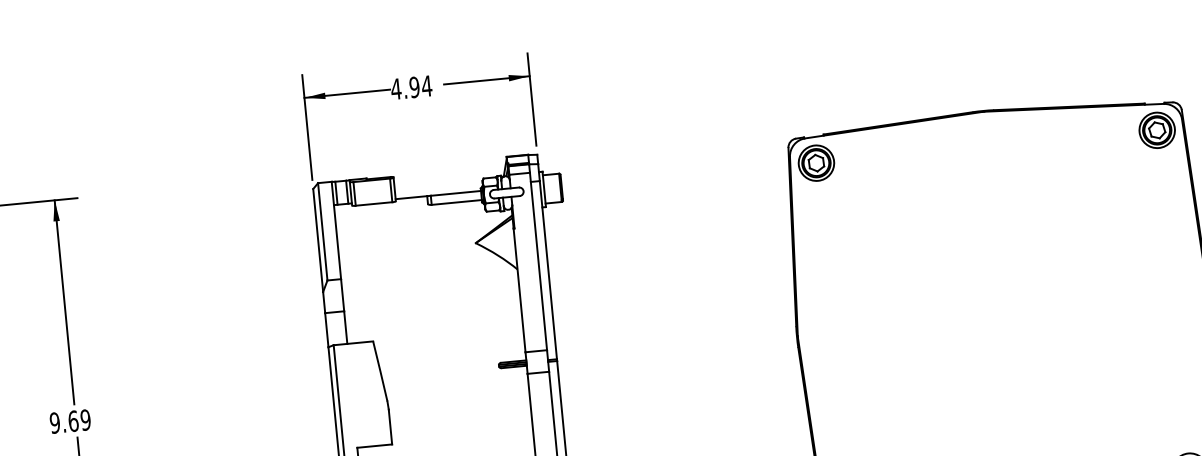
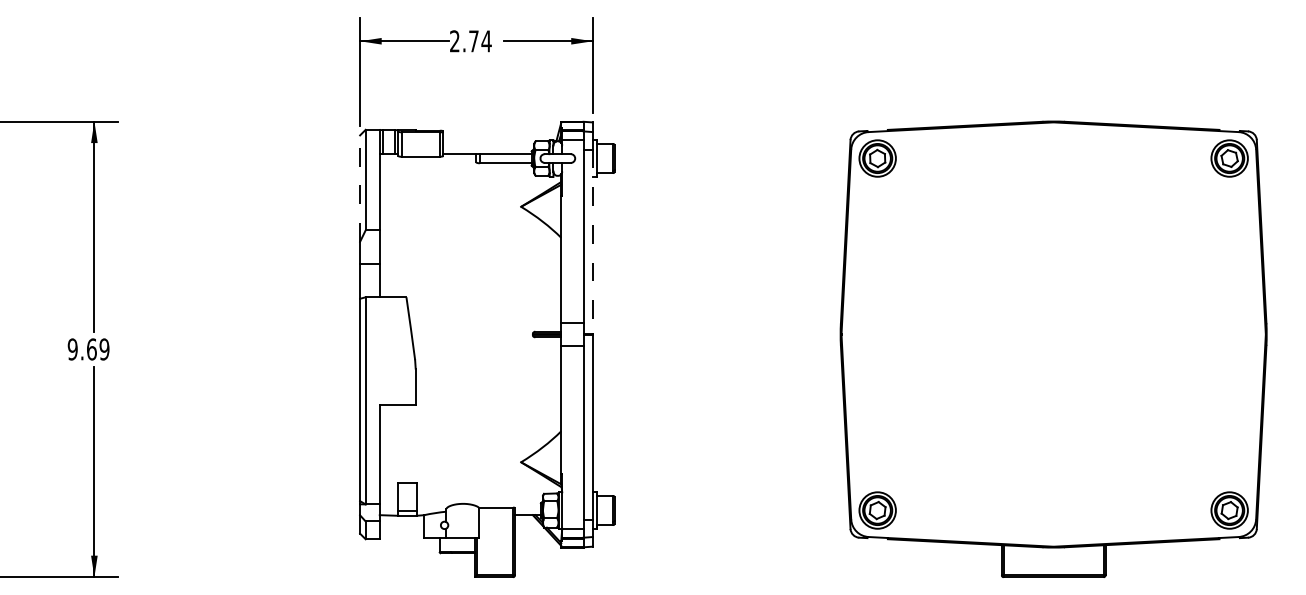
text: (404, 88) -> (463, 41), 4.94 -> 2.74
line: (318, 240) -> (360, 188), solid -> dashed
line: (548, 271) -> (592, 242), solid -> dashed

